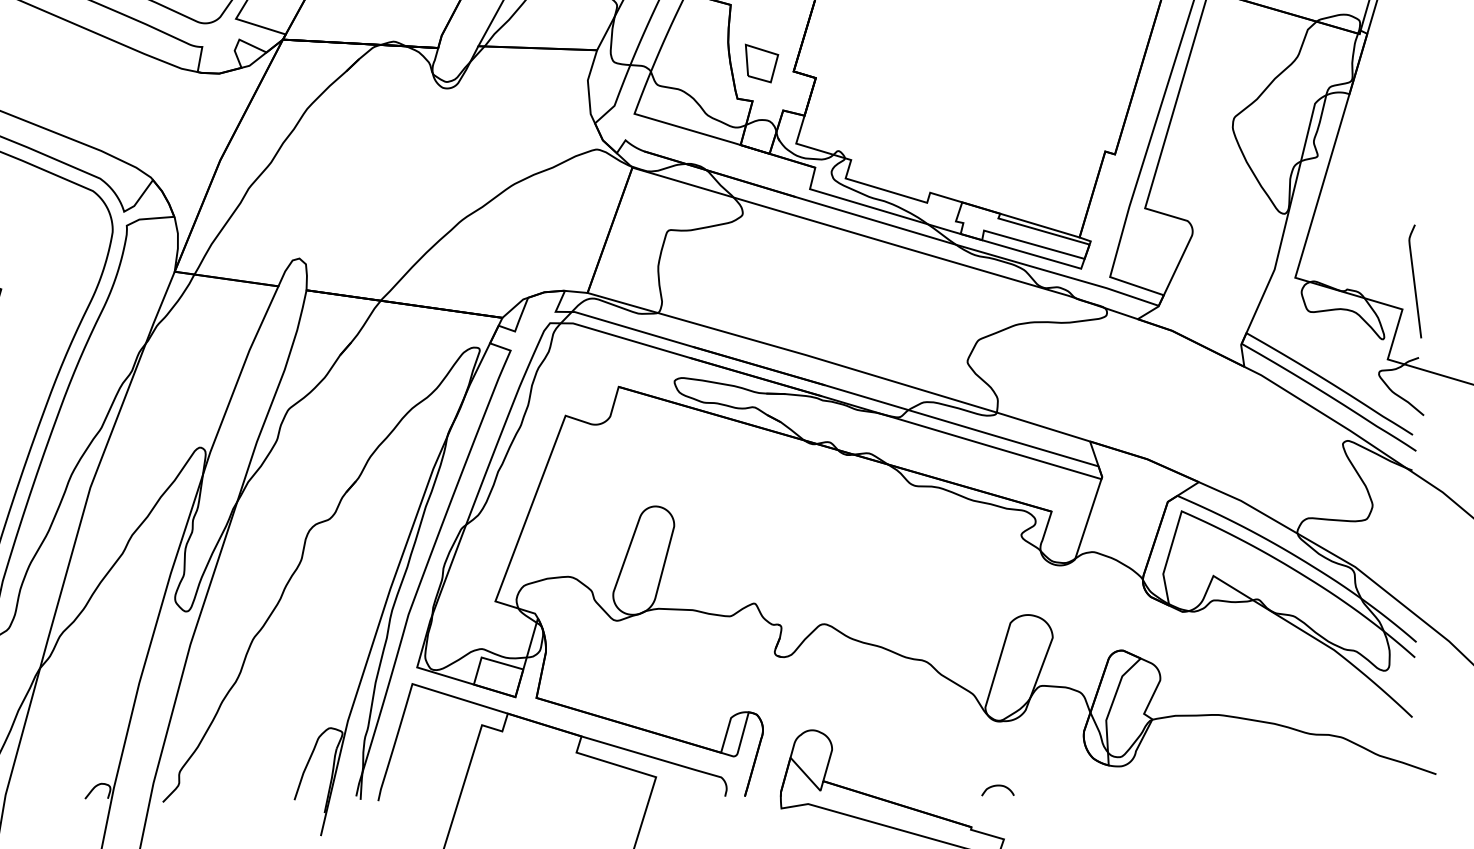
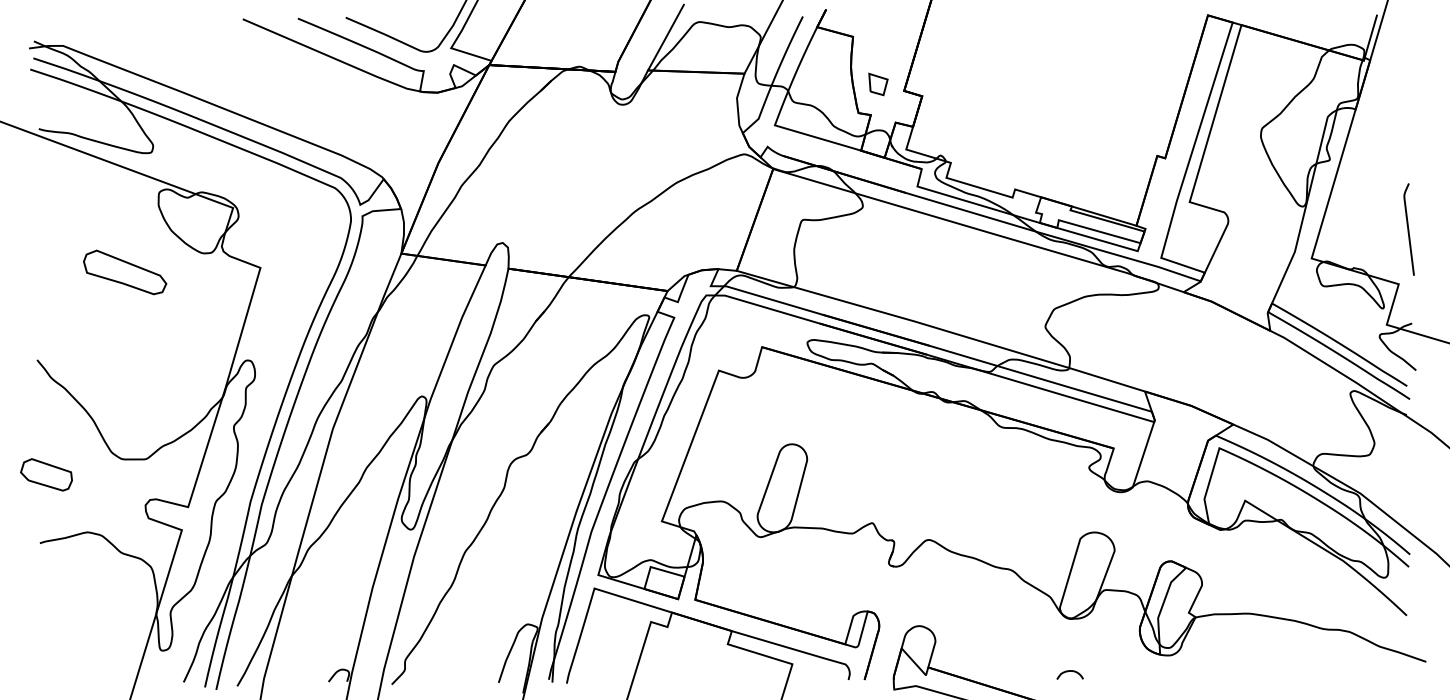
part: (762, 63) -> (878, 84), size x0.7
curve: (1414, 281) -> (1408, 229), moved

